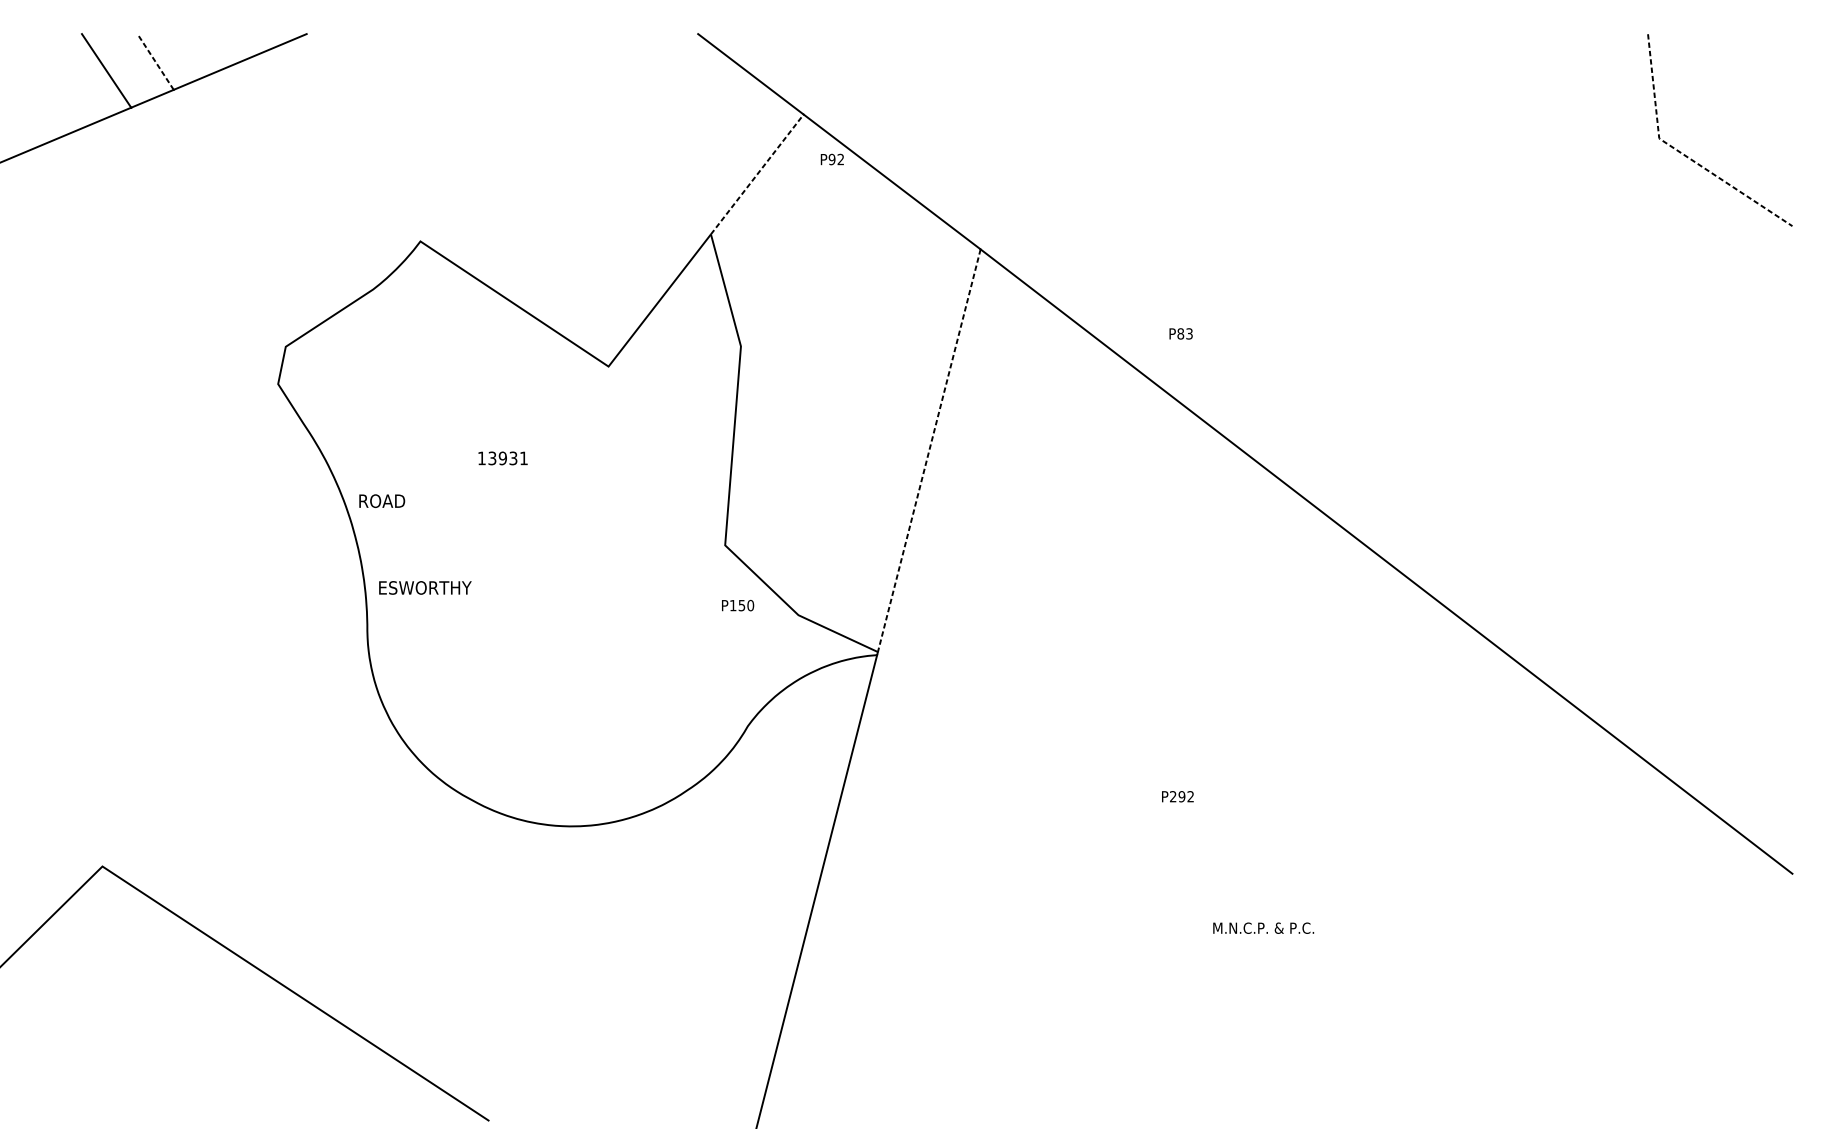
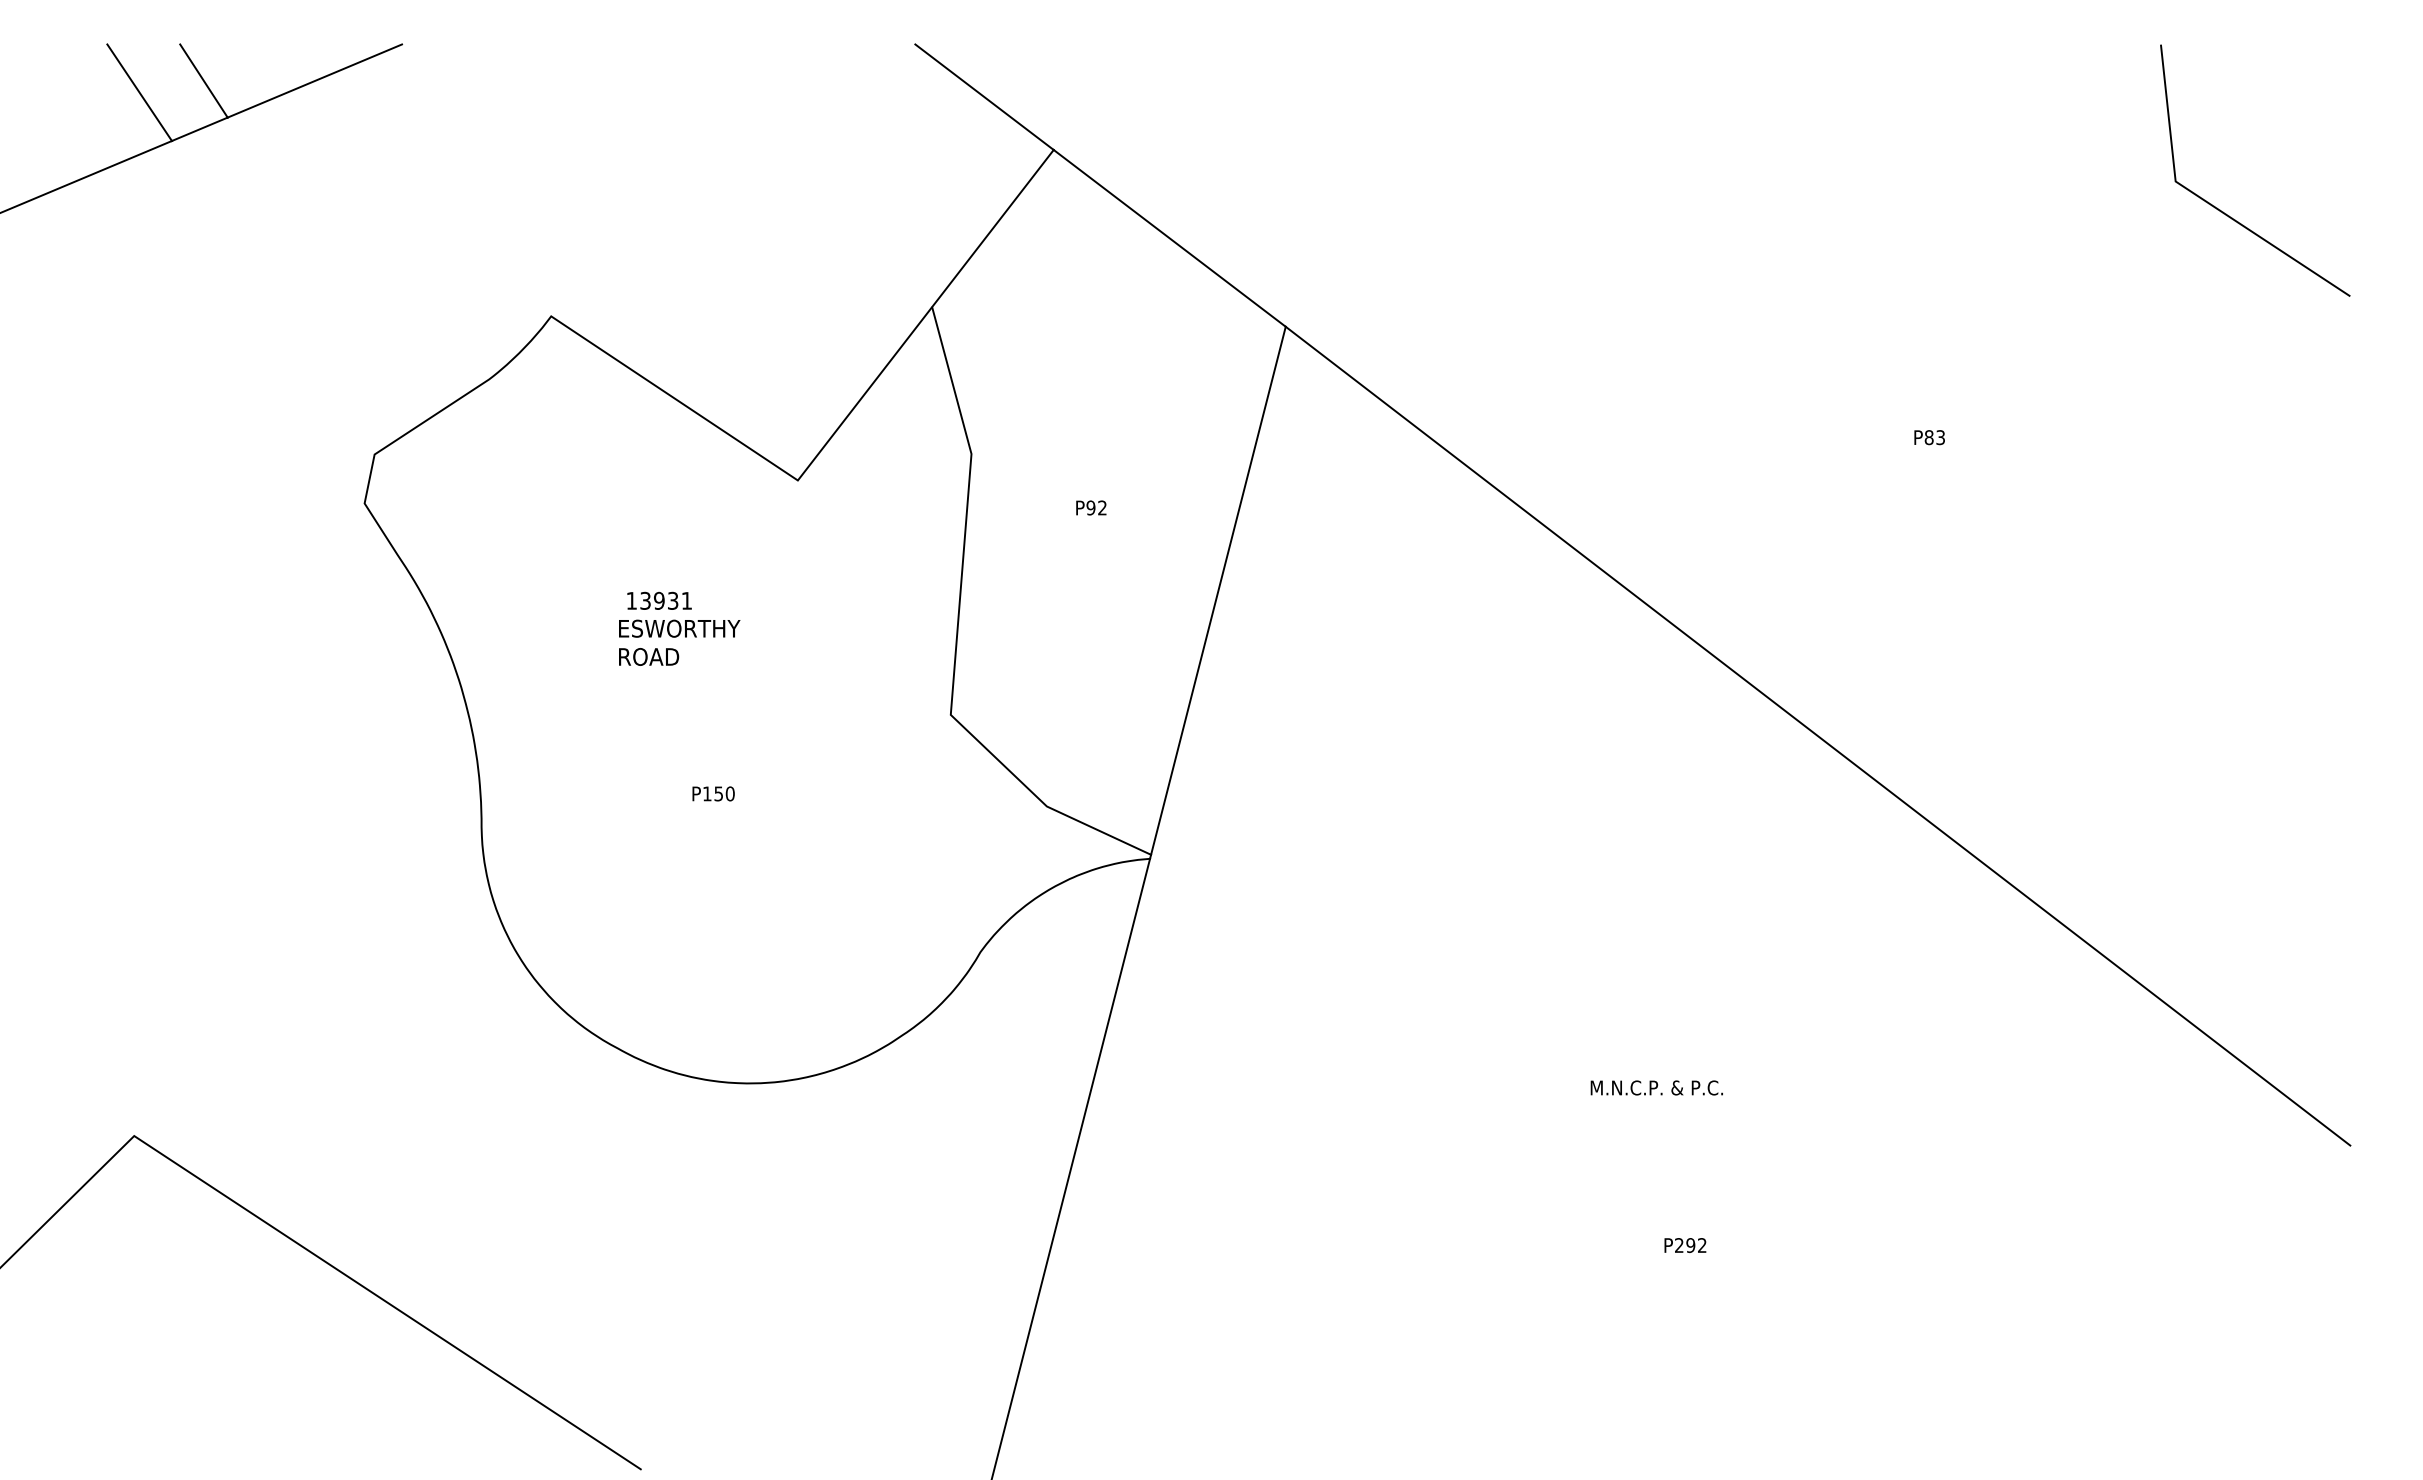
line: (155, 62) -> (203, 81), dashed -> solid
line: (1682, 153) -> (2205, 201), dashed -> solid
text: (832, 159) -> (1091, 507), moved
line: (757, 174) -> (993, 228), dashed -> solid
text: (1180, 333) -> (1929, 437), moved
line: (929, 451) -> (1218, 591), dashed -> solid
text: (382, 500) -> (649, 656), moved
text: (425, 587) -> (679, 628), moved
text: (737, 605) -> (713, 793), moved
text: (1177, 796) -> (1685, 1245), moved
text: (1263, 927) -> (1656, 1087), moved

